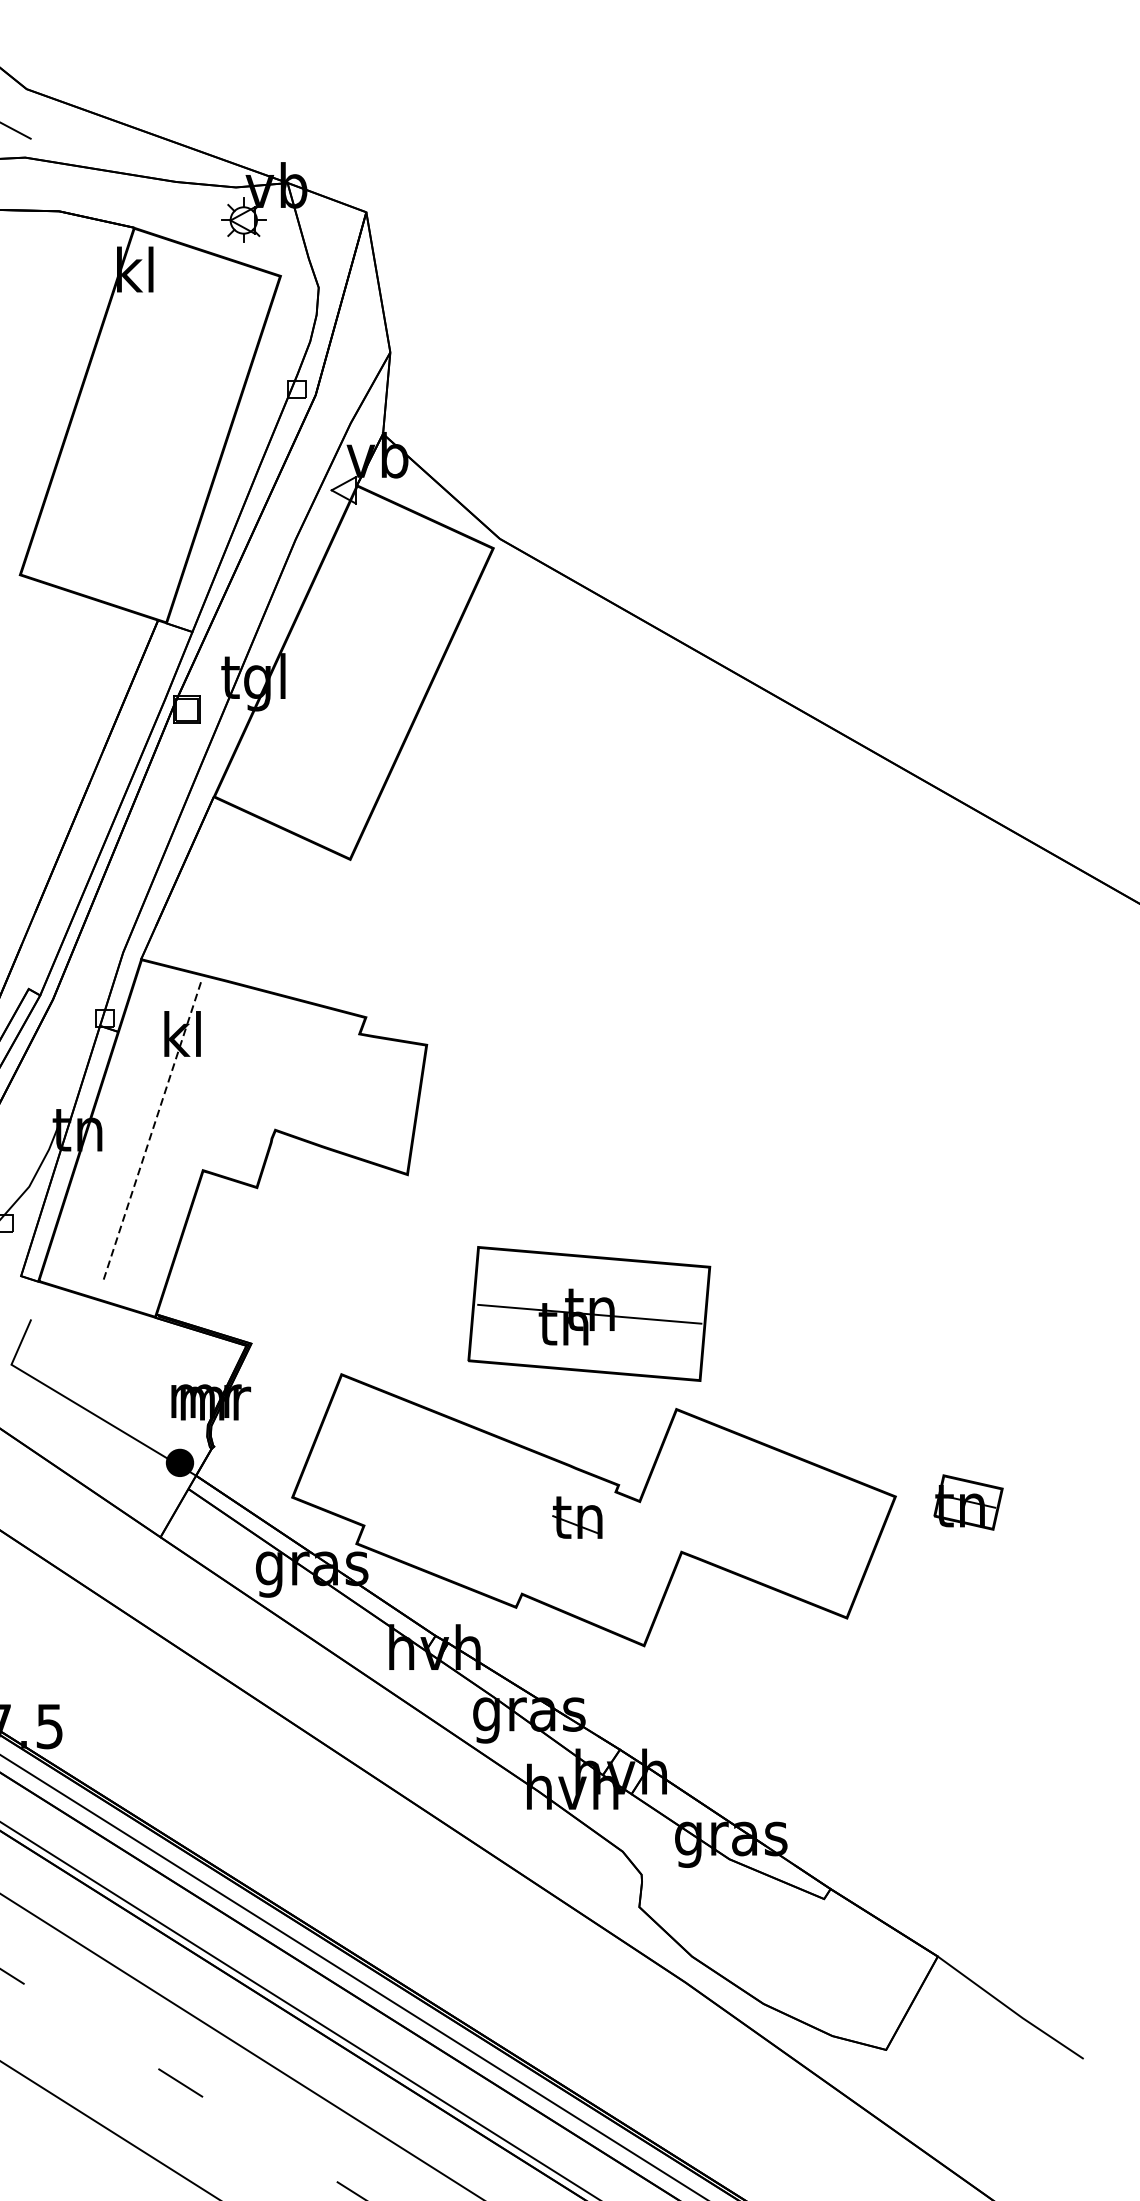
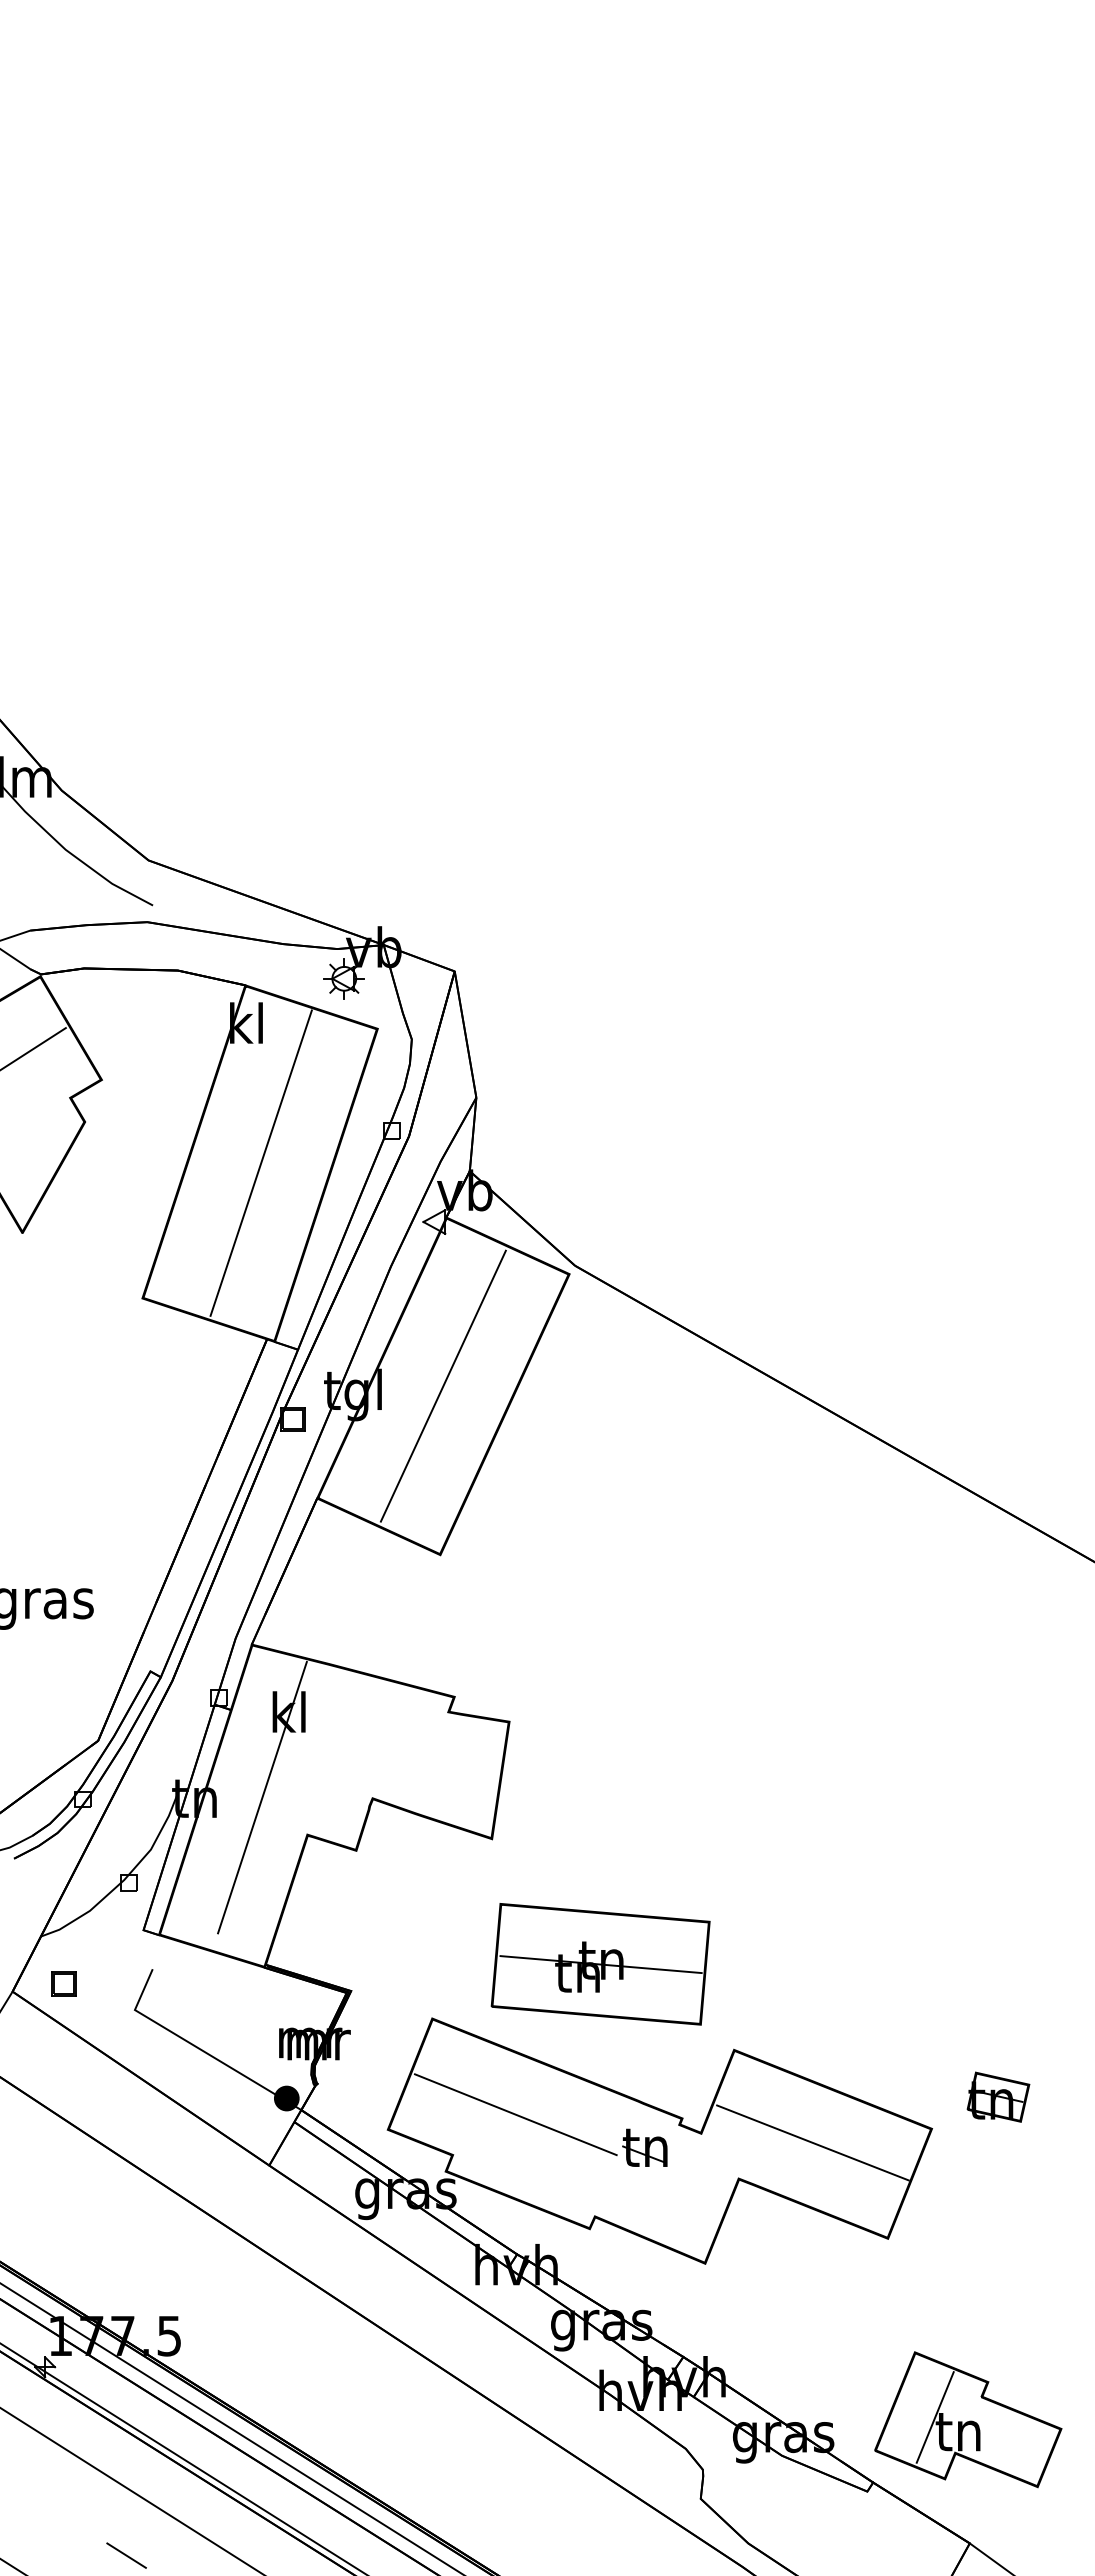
line: (150, 424) -> (260, 1162), added
line: (352, 671) -> (442, 1385), added
line: (153, 1128) -> (262, 1797), dashed -> solid
part: (589, 1314) -> (600, 1964), moved
line: (433, 1480) -> (515, 2114), added
part: (968, 1501) -> (998, 2096), moved
line: (763, 1511) -> (812, 2142), added
part: (936, 1819) -> (968, 2419), added

